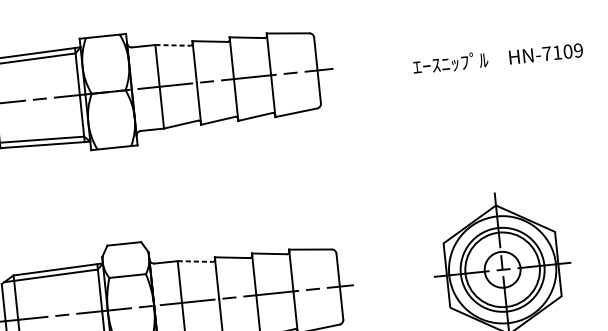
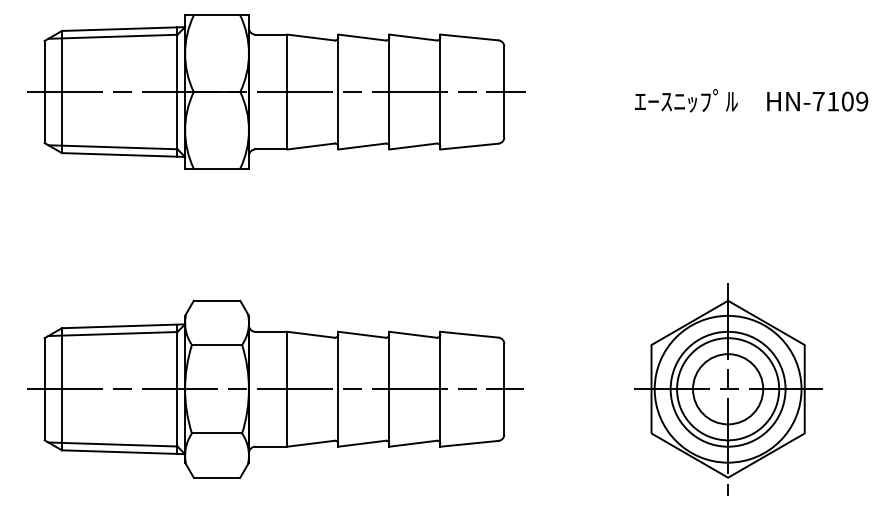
line: (173, 45) -> (311, 37), dashed -> solid
line: (195, 261) -> (311, 334), dashed -> solid
circle: (502, 269) -> (728, 389), size x1.43

